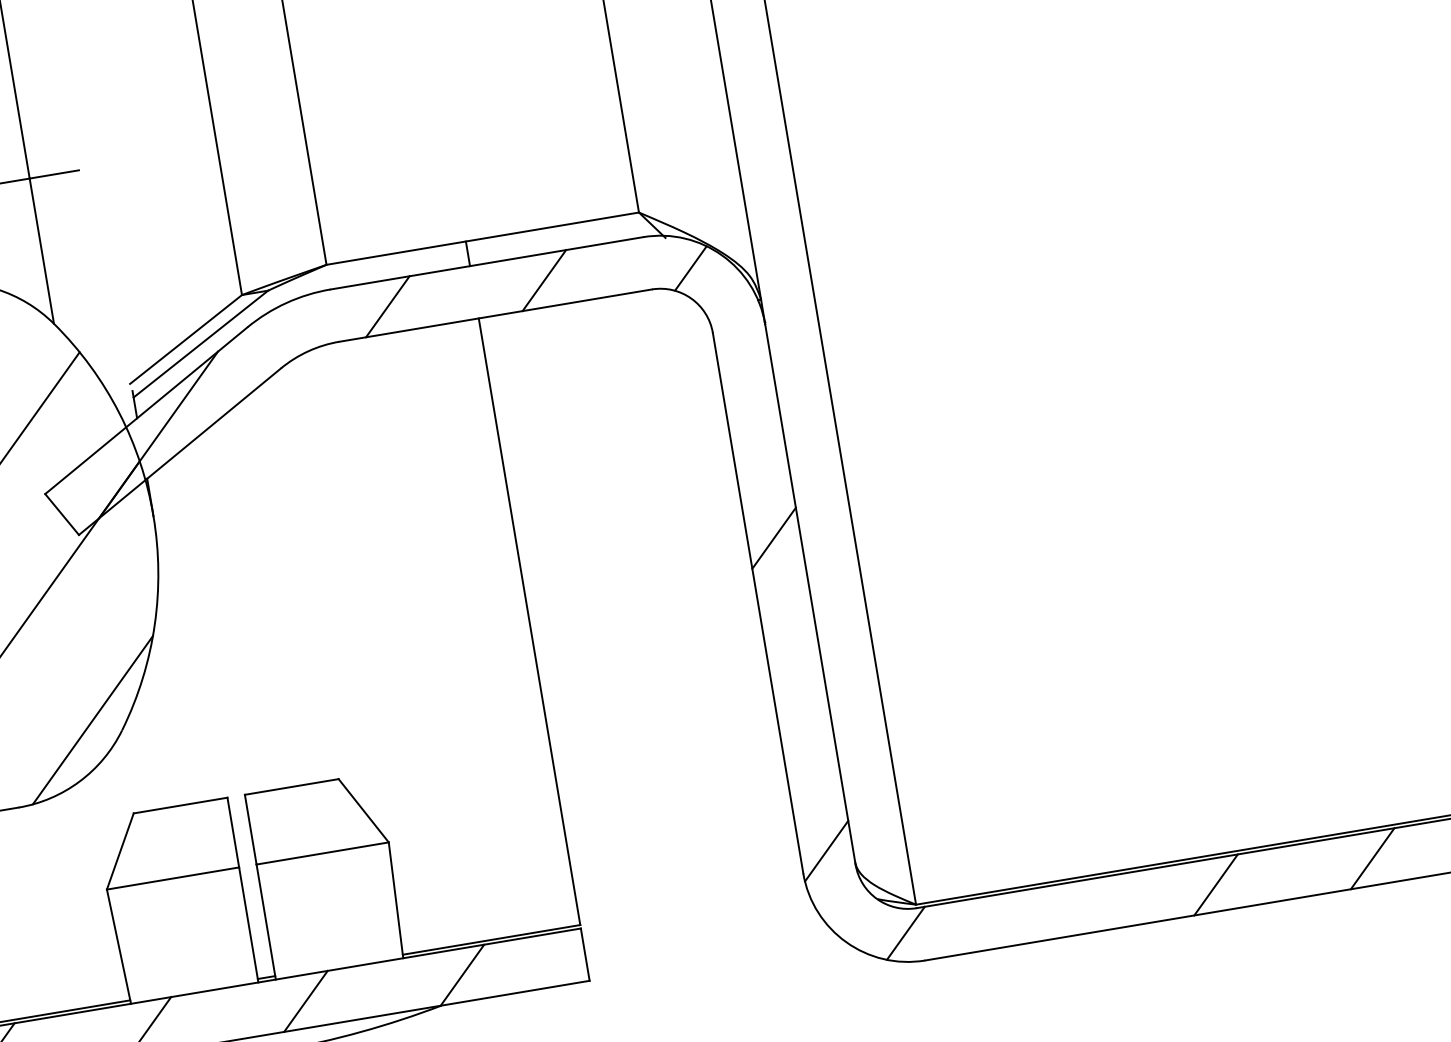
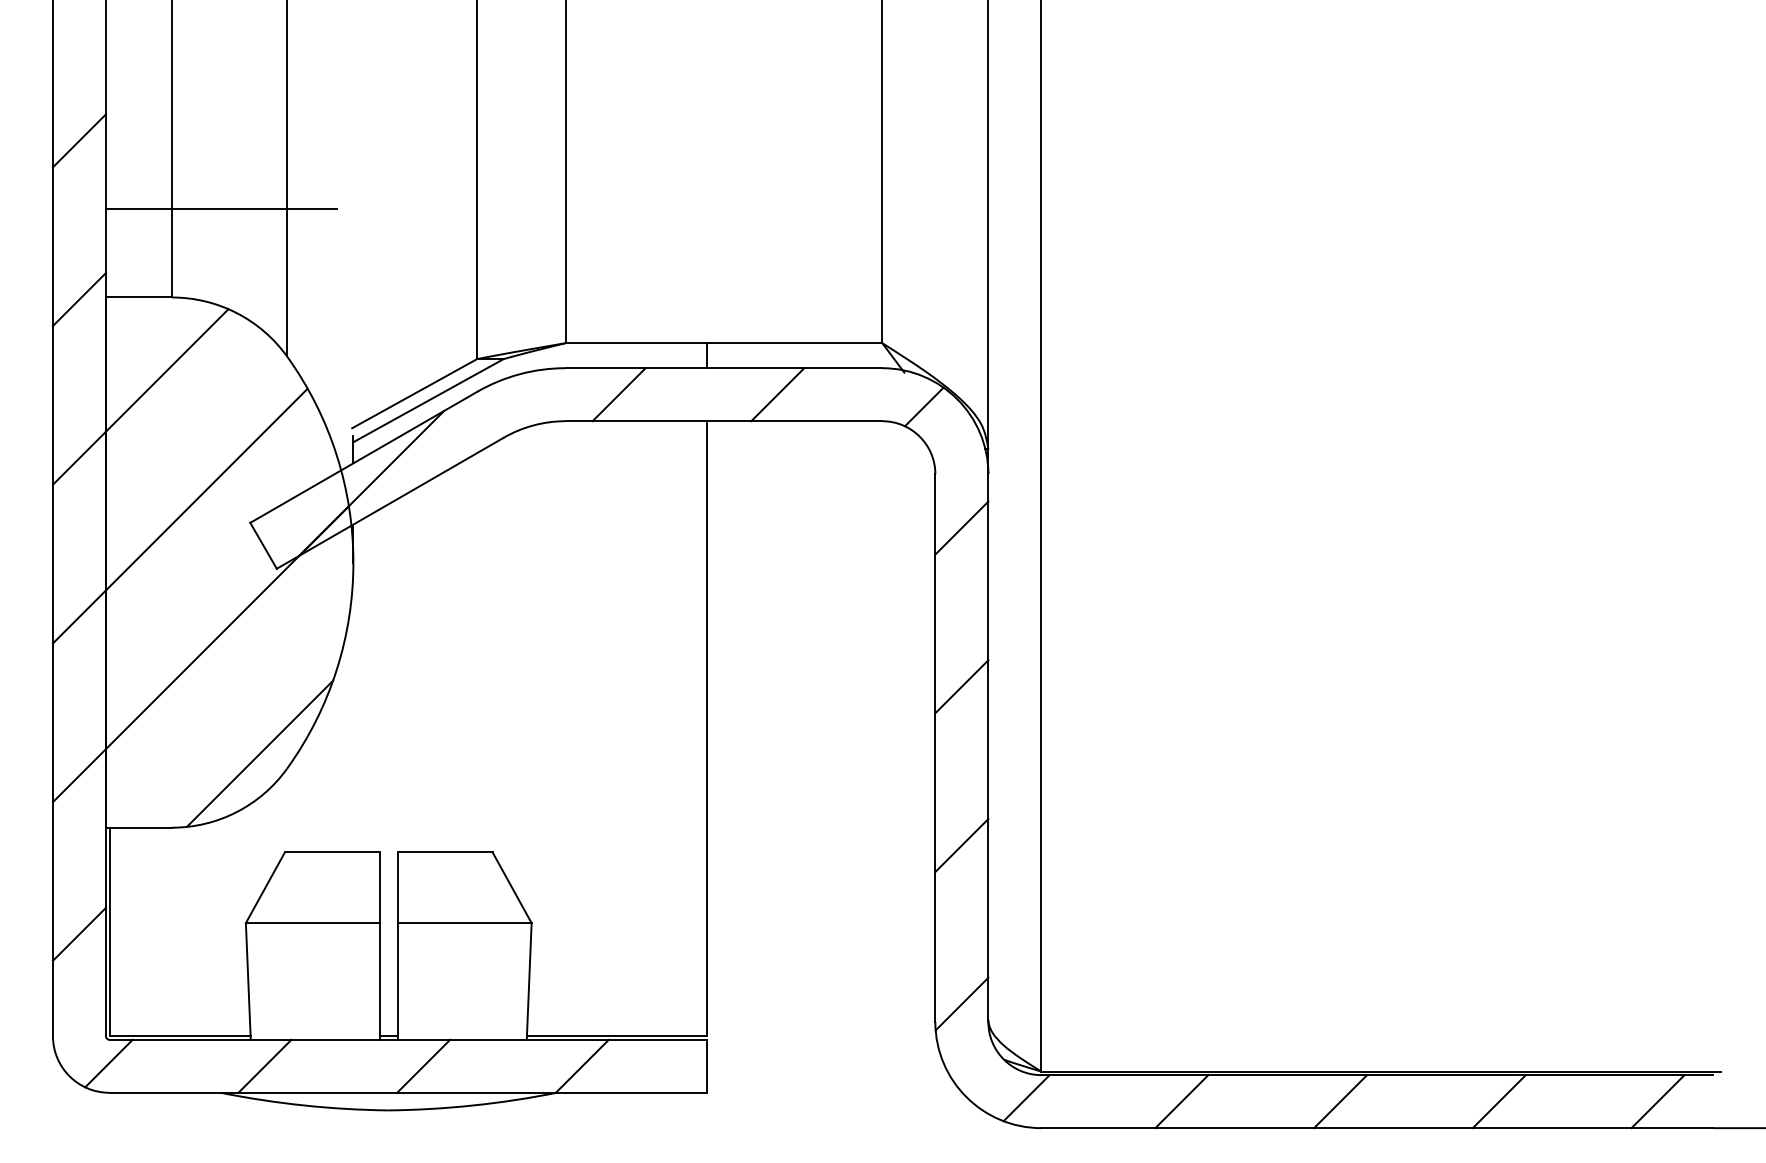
line: (747, 381) -> (961, 527), added
line: (799, 694) -> (961, 845), added
line: (1059, 911) -> (1181, 1101), added

